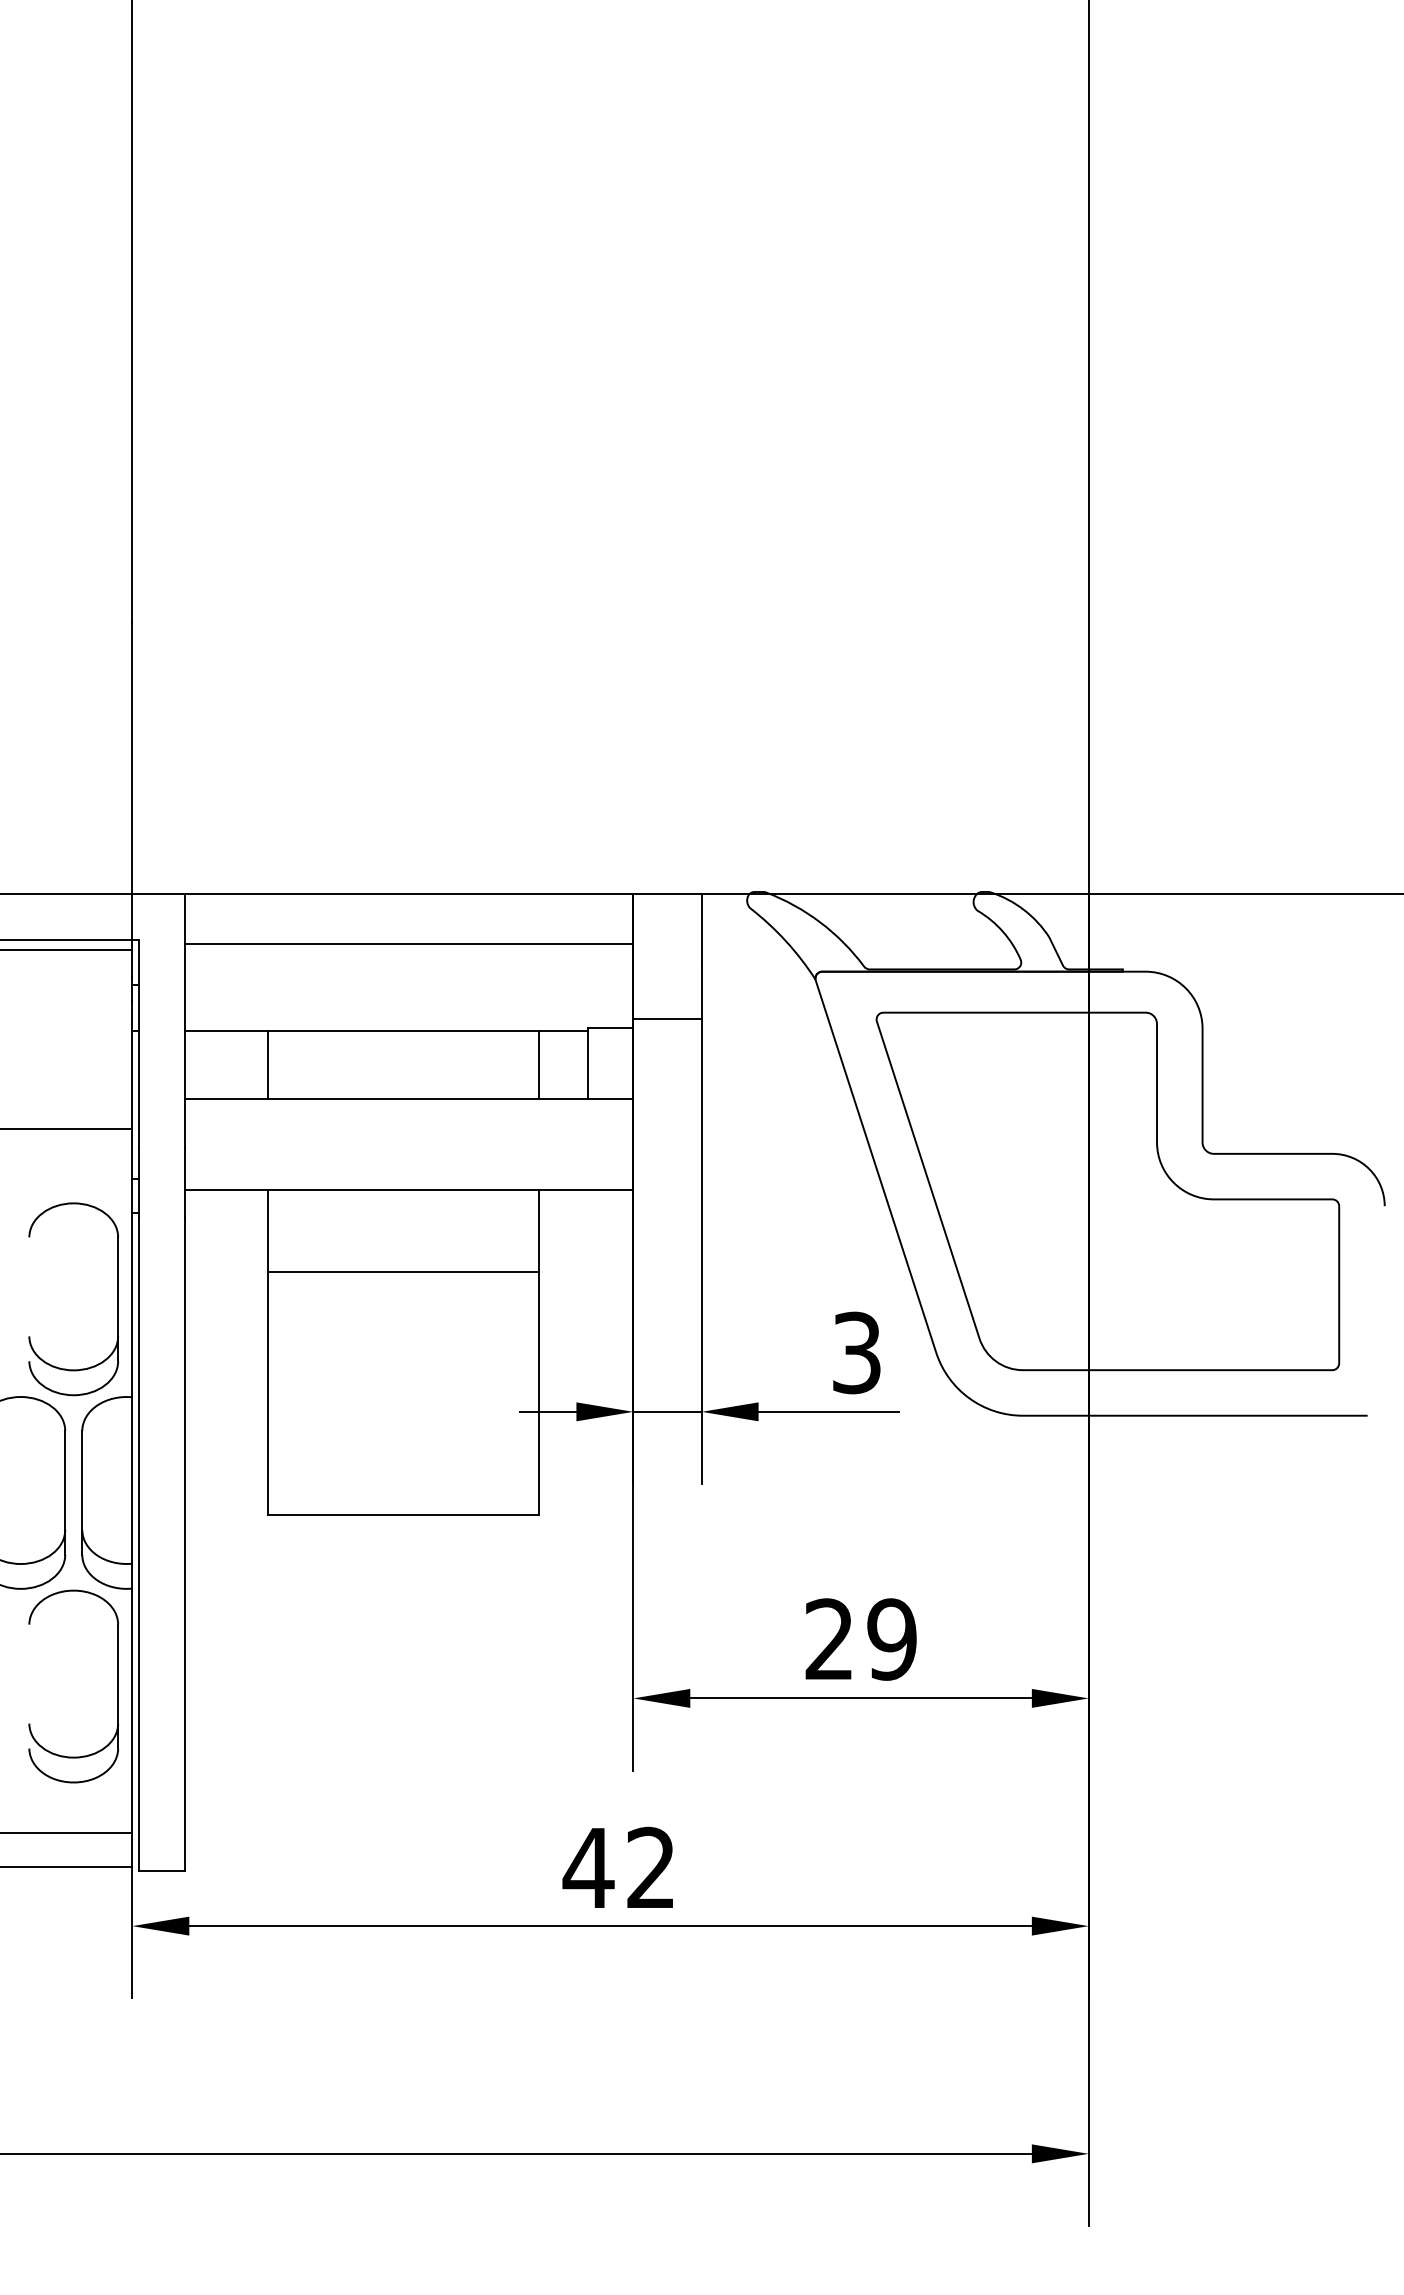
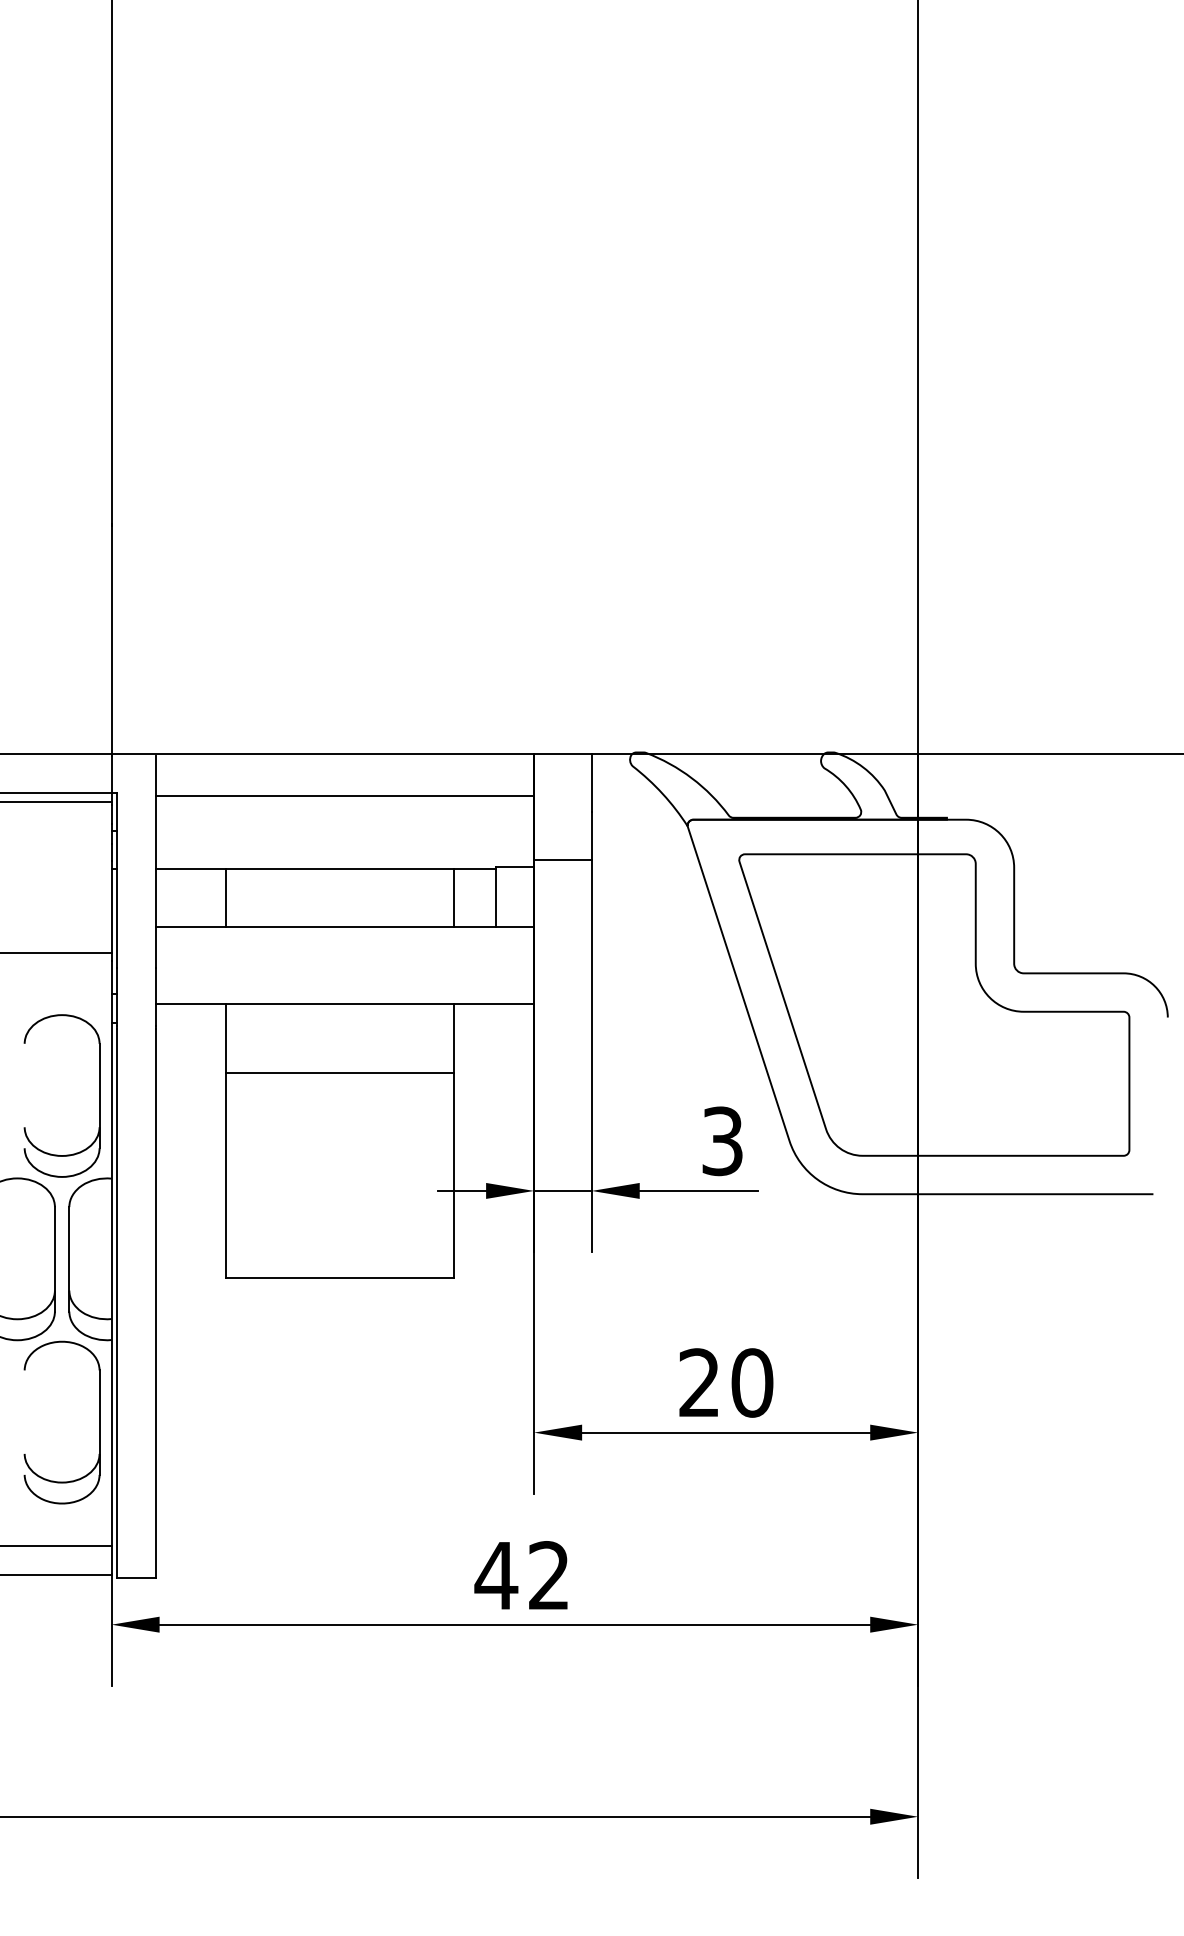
text: (892, 1639) -> (752, 1382), 29 -> 20

